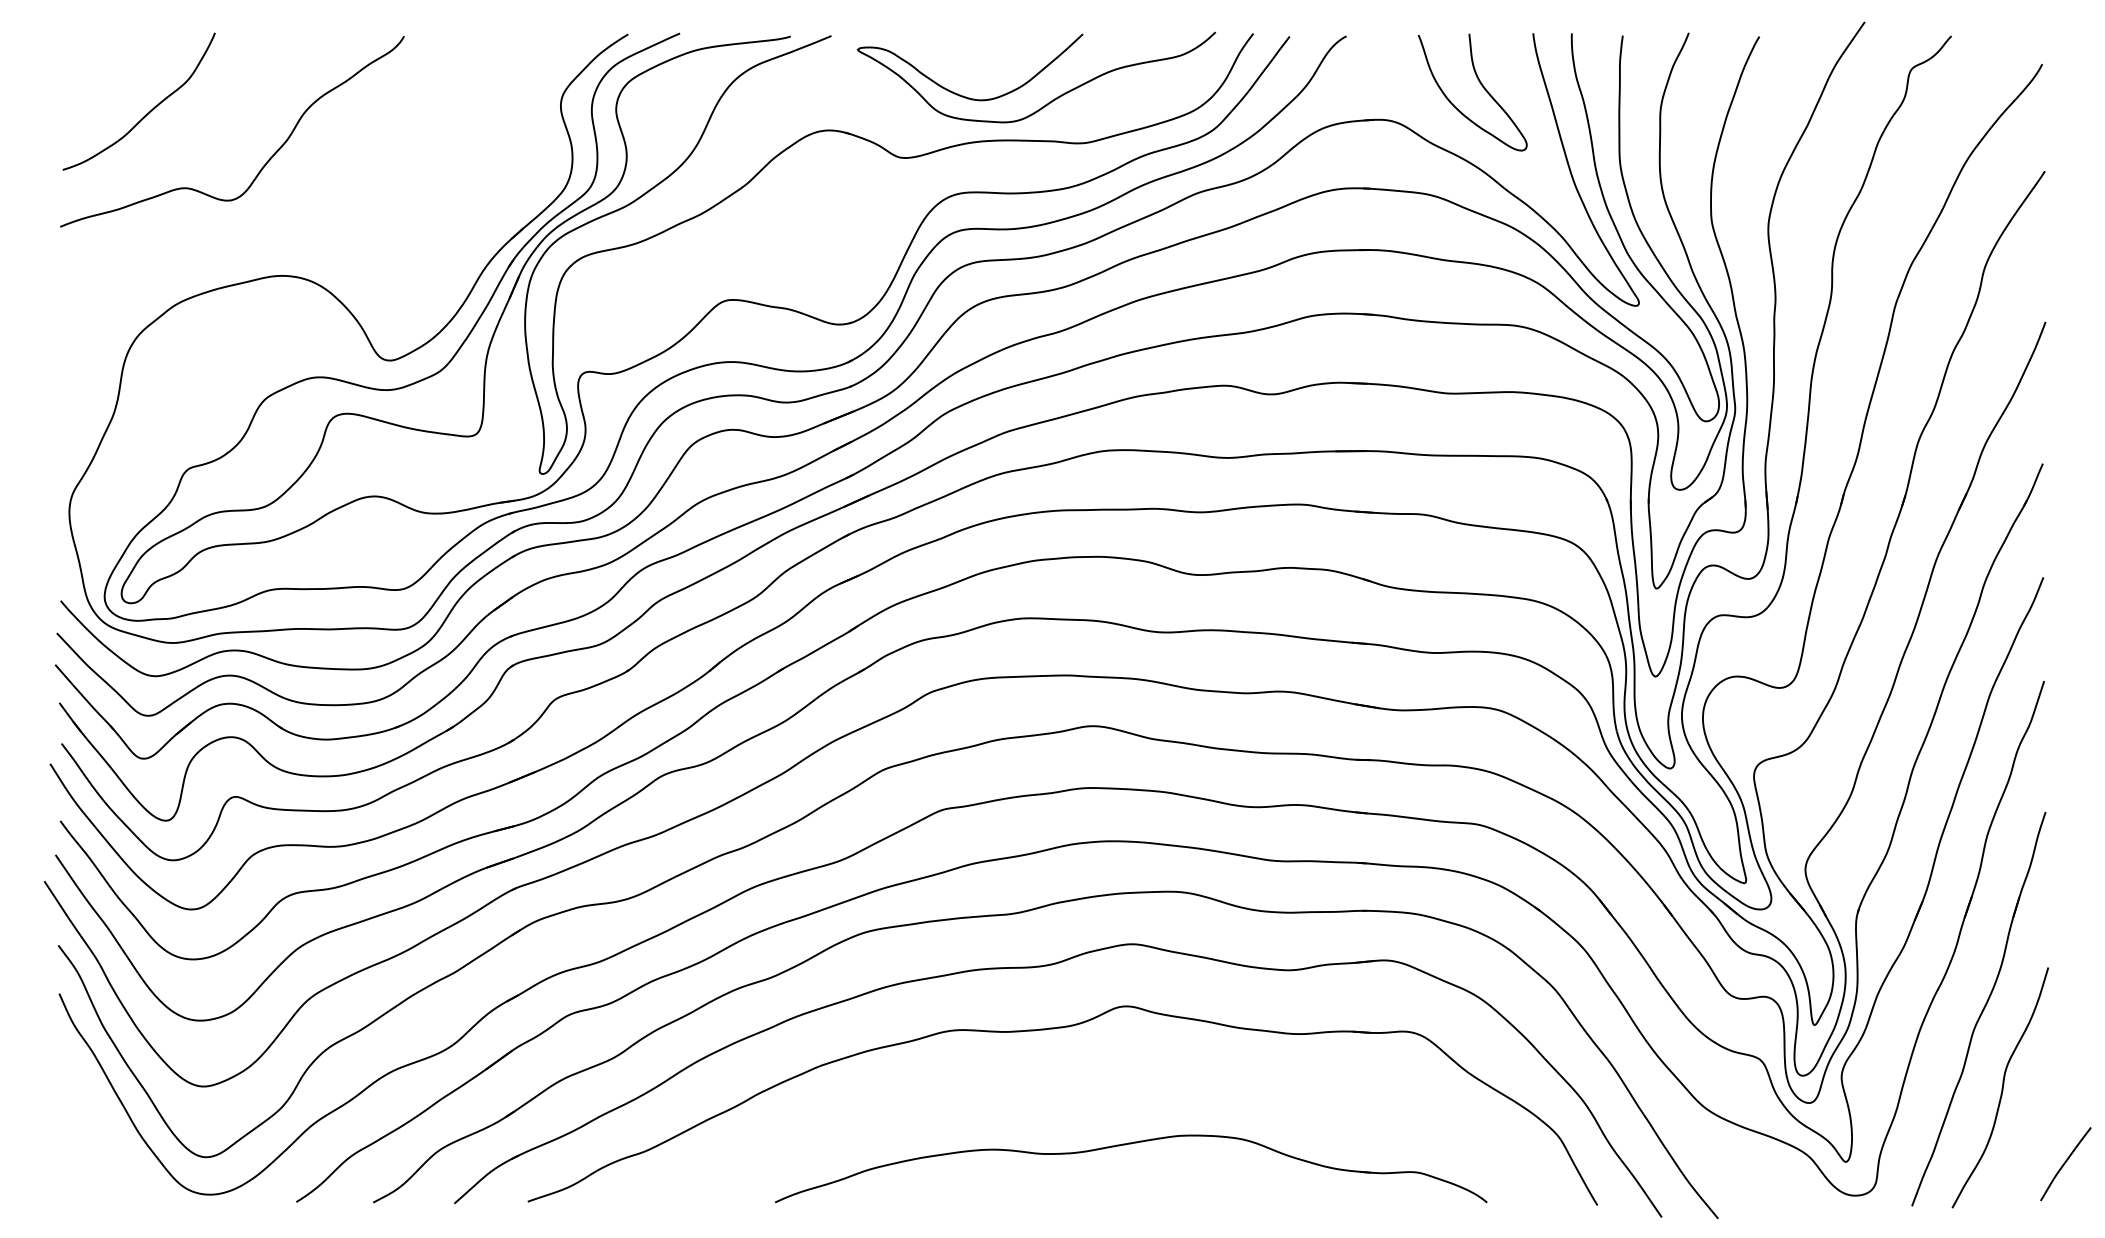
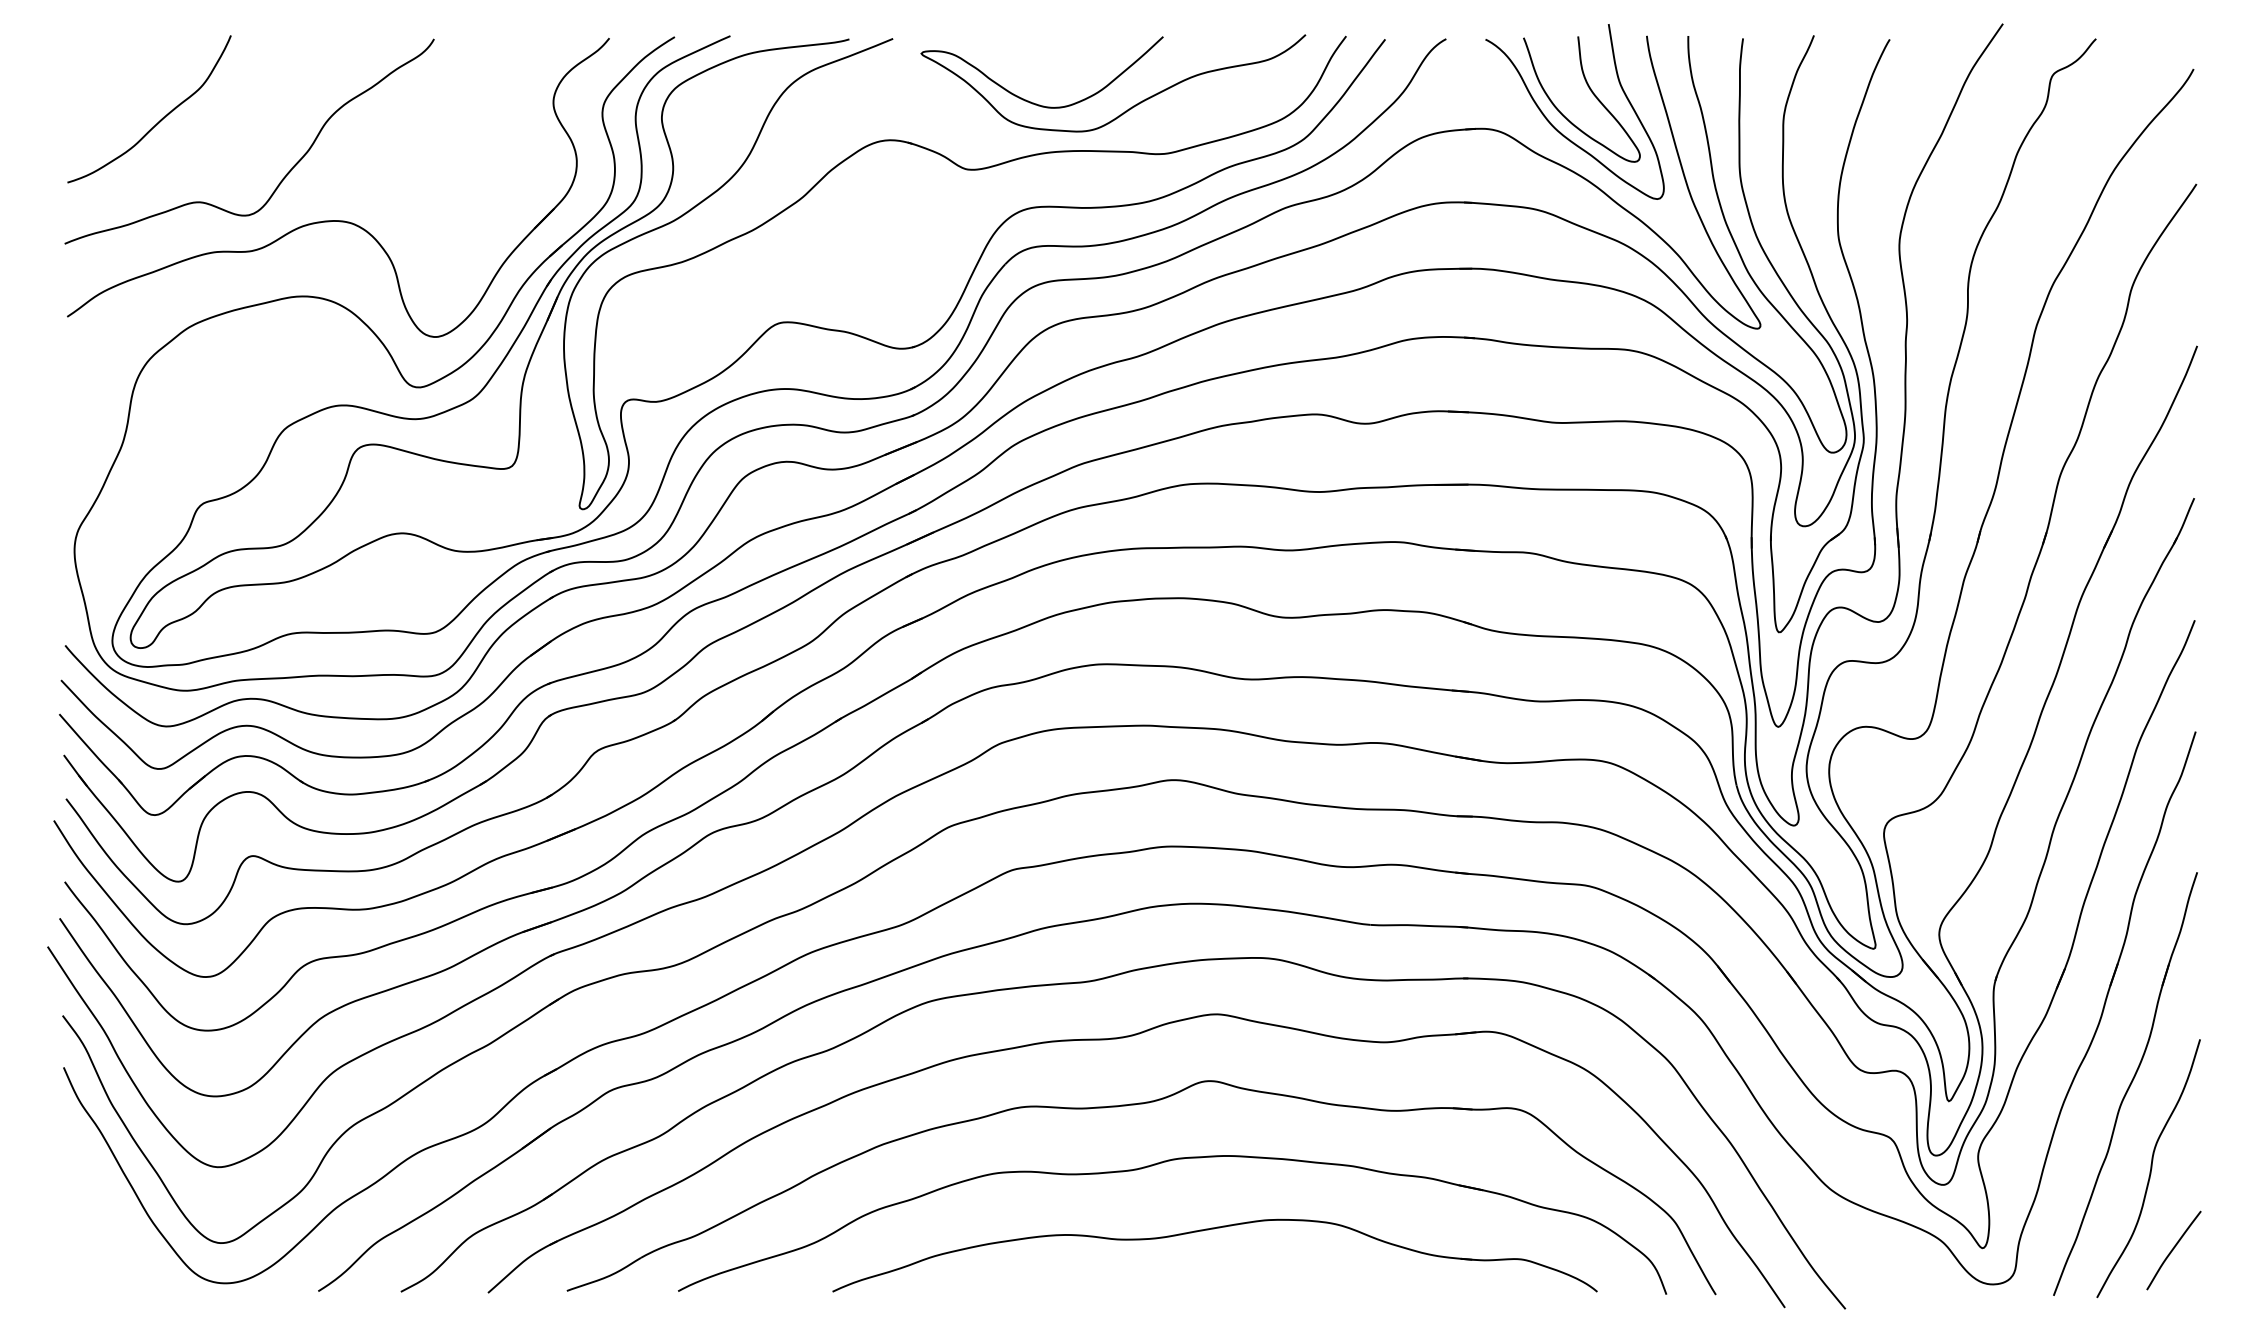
curve: (1452, 122) -> (1560, 131), added
part: (315, 205) -> (338, 220), added
part: (1072, 1085) -> (1152, 1166), added
curve: (2065, 1164) -> (2173, 1250), moved

